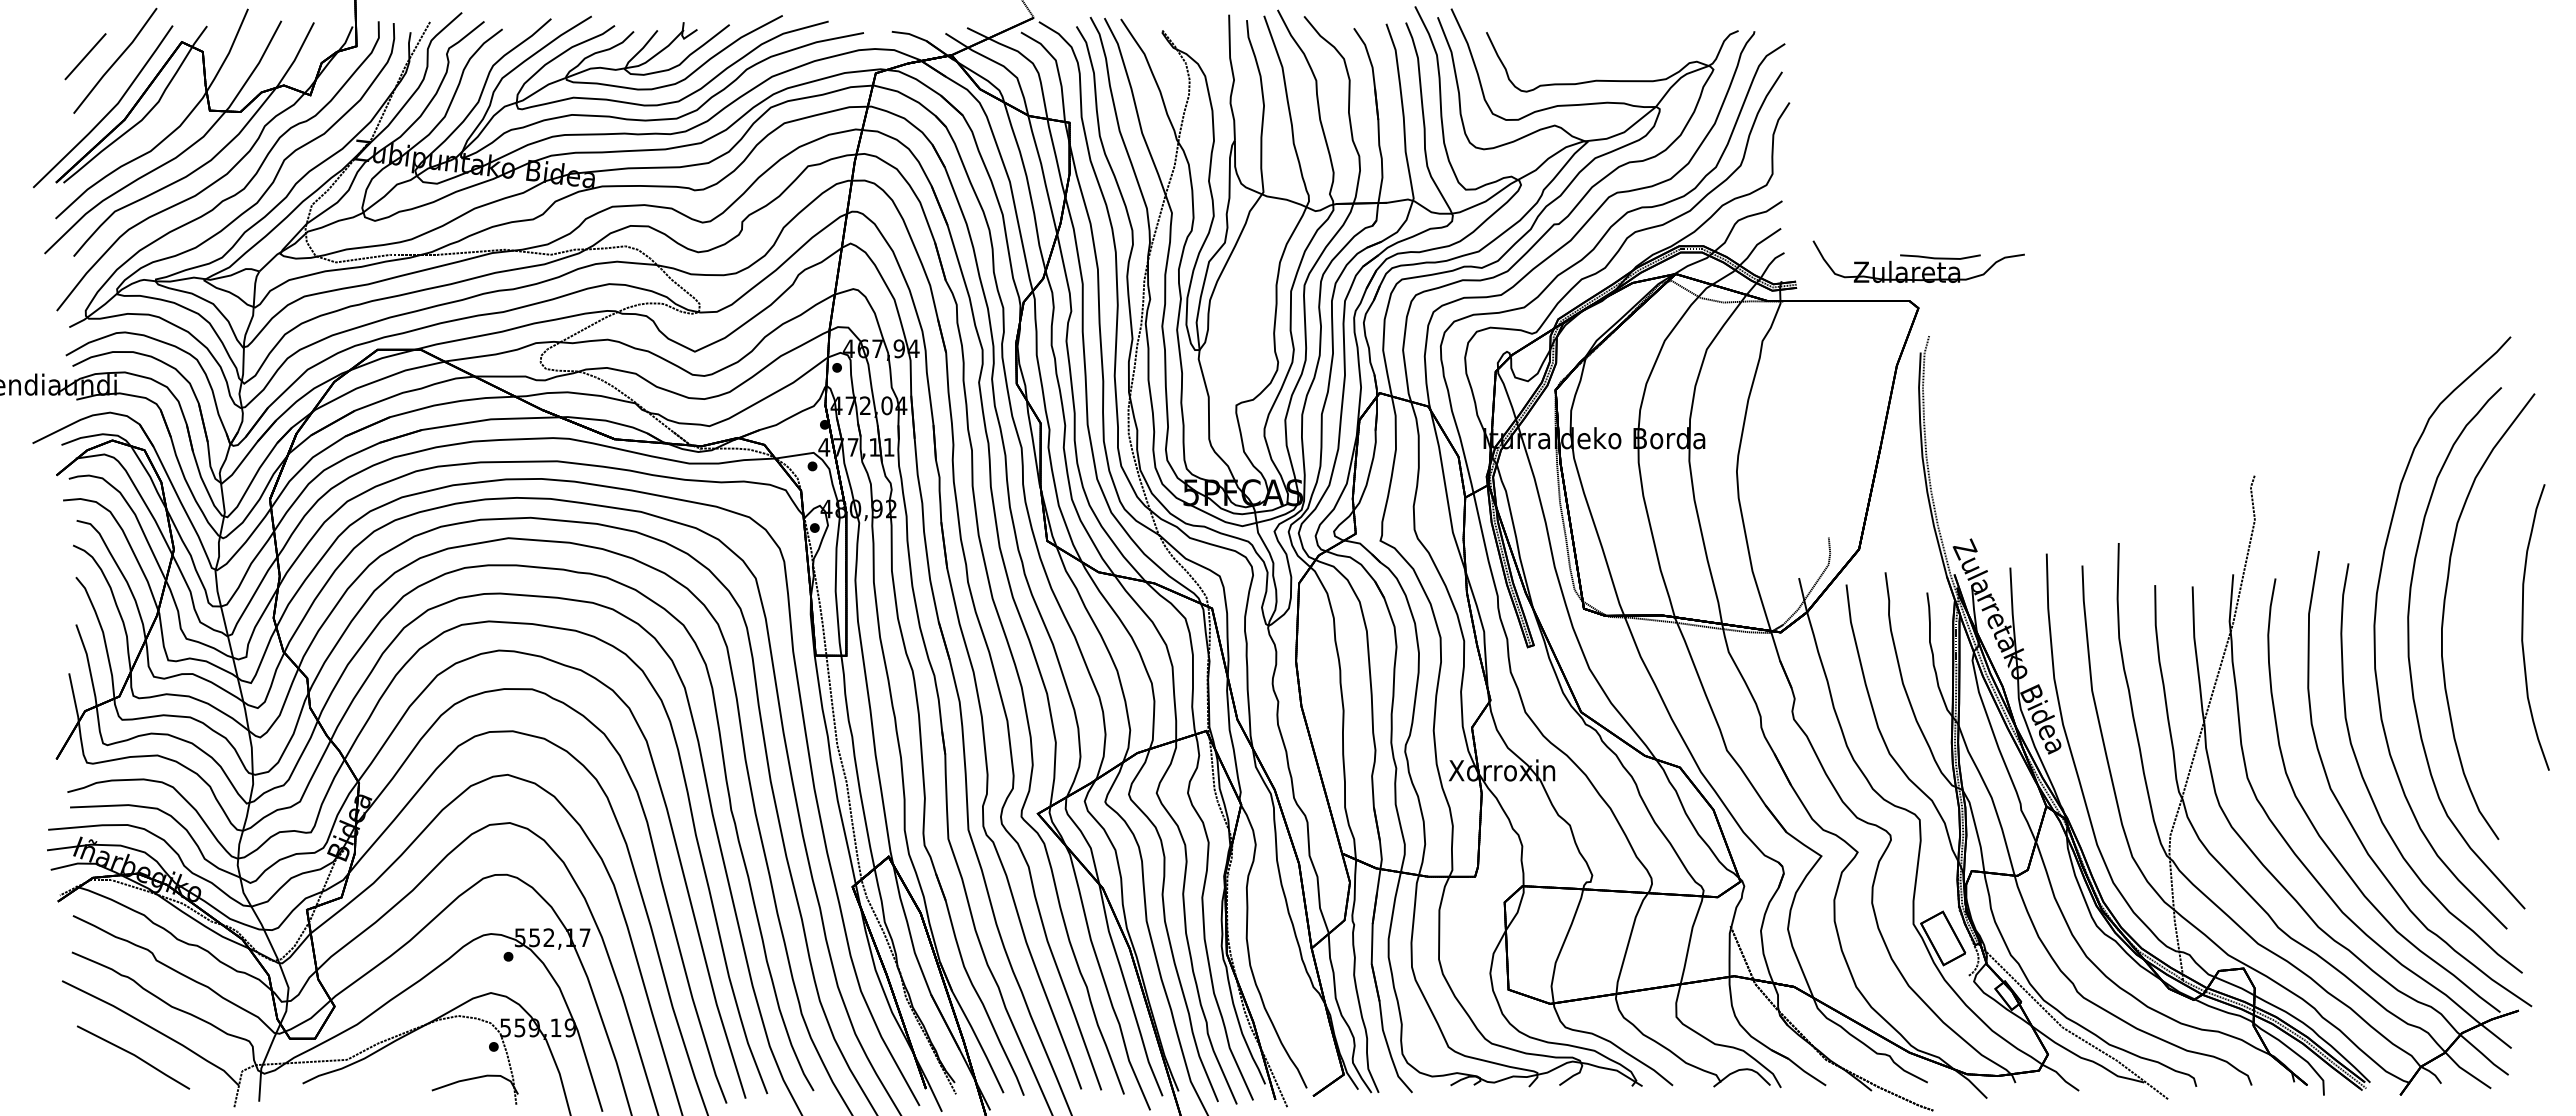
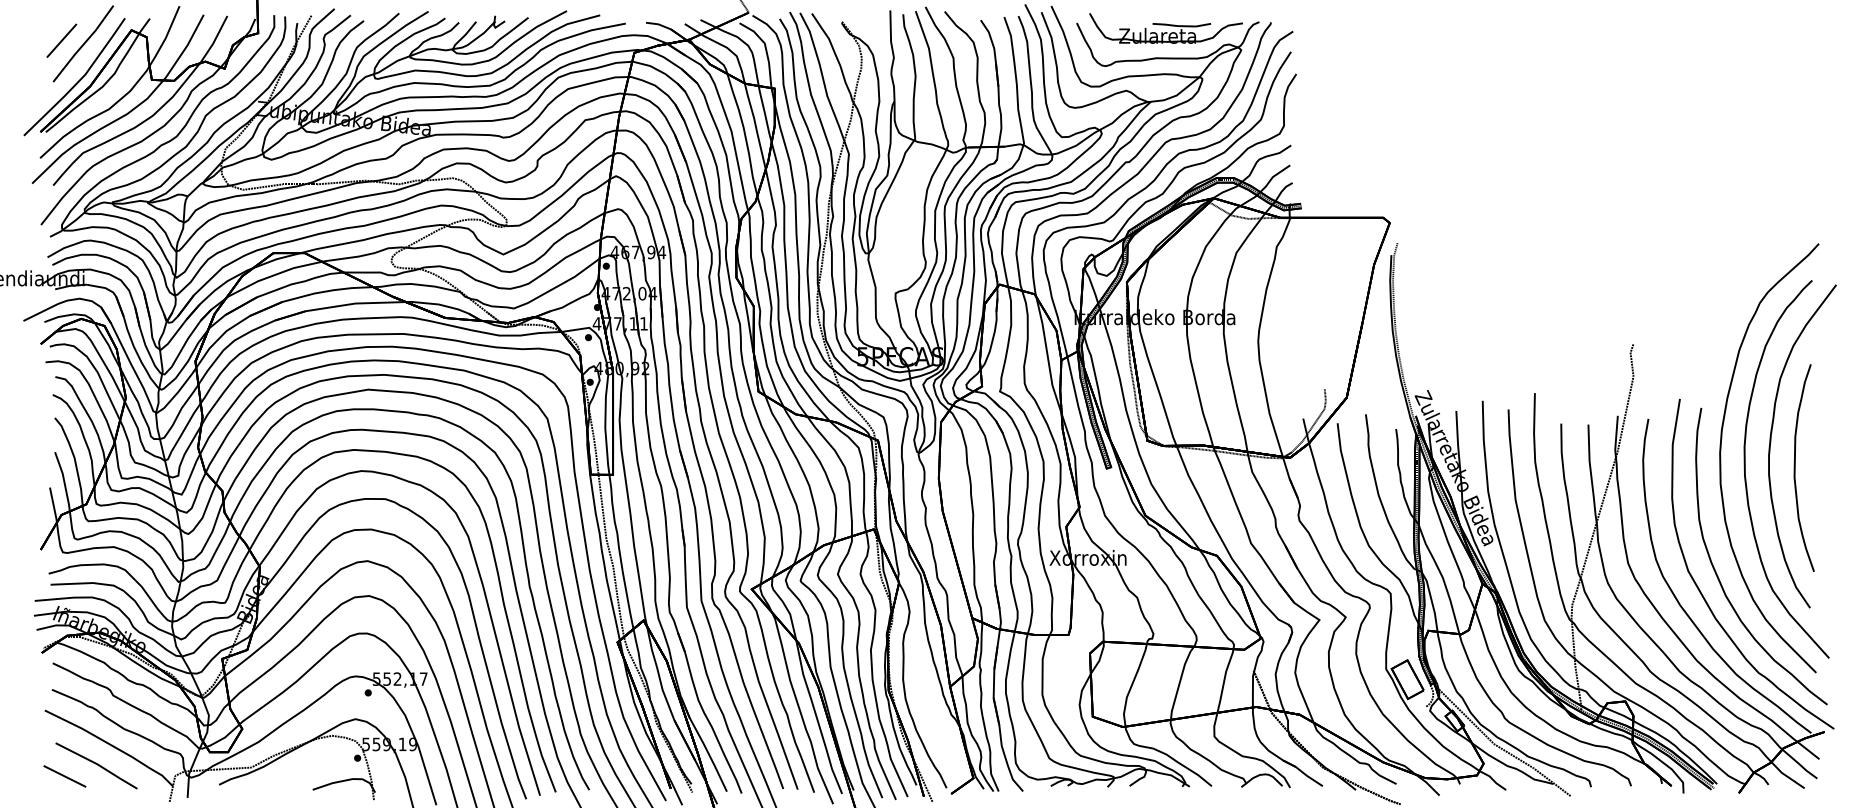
part: (1918, 261) -> (1165, 28), moved
curve: (2523, 627) -> (1795, 468), moved
line: (89, 1072) -> (64, 776), added

